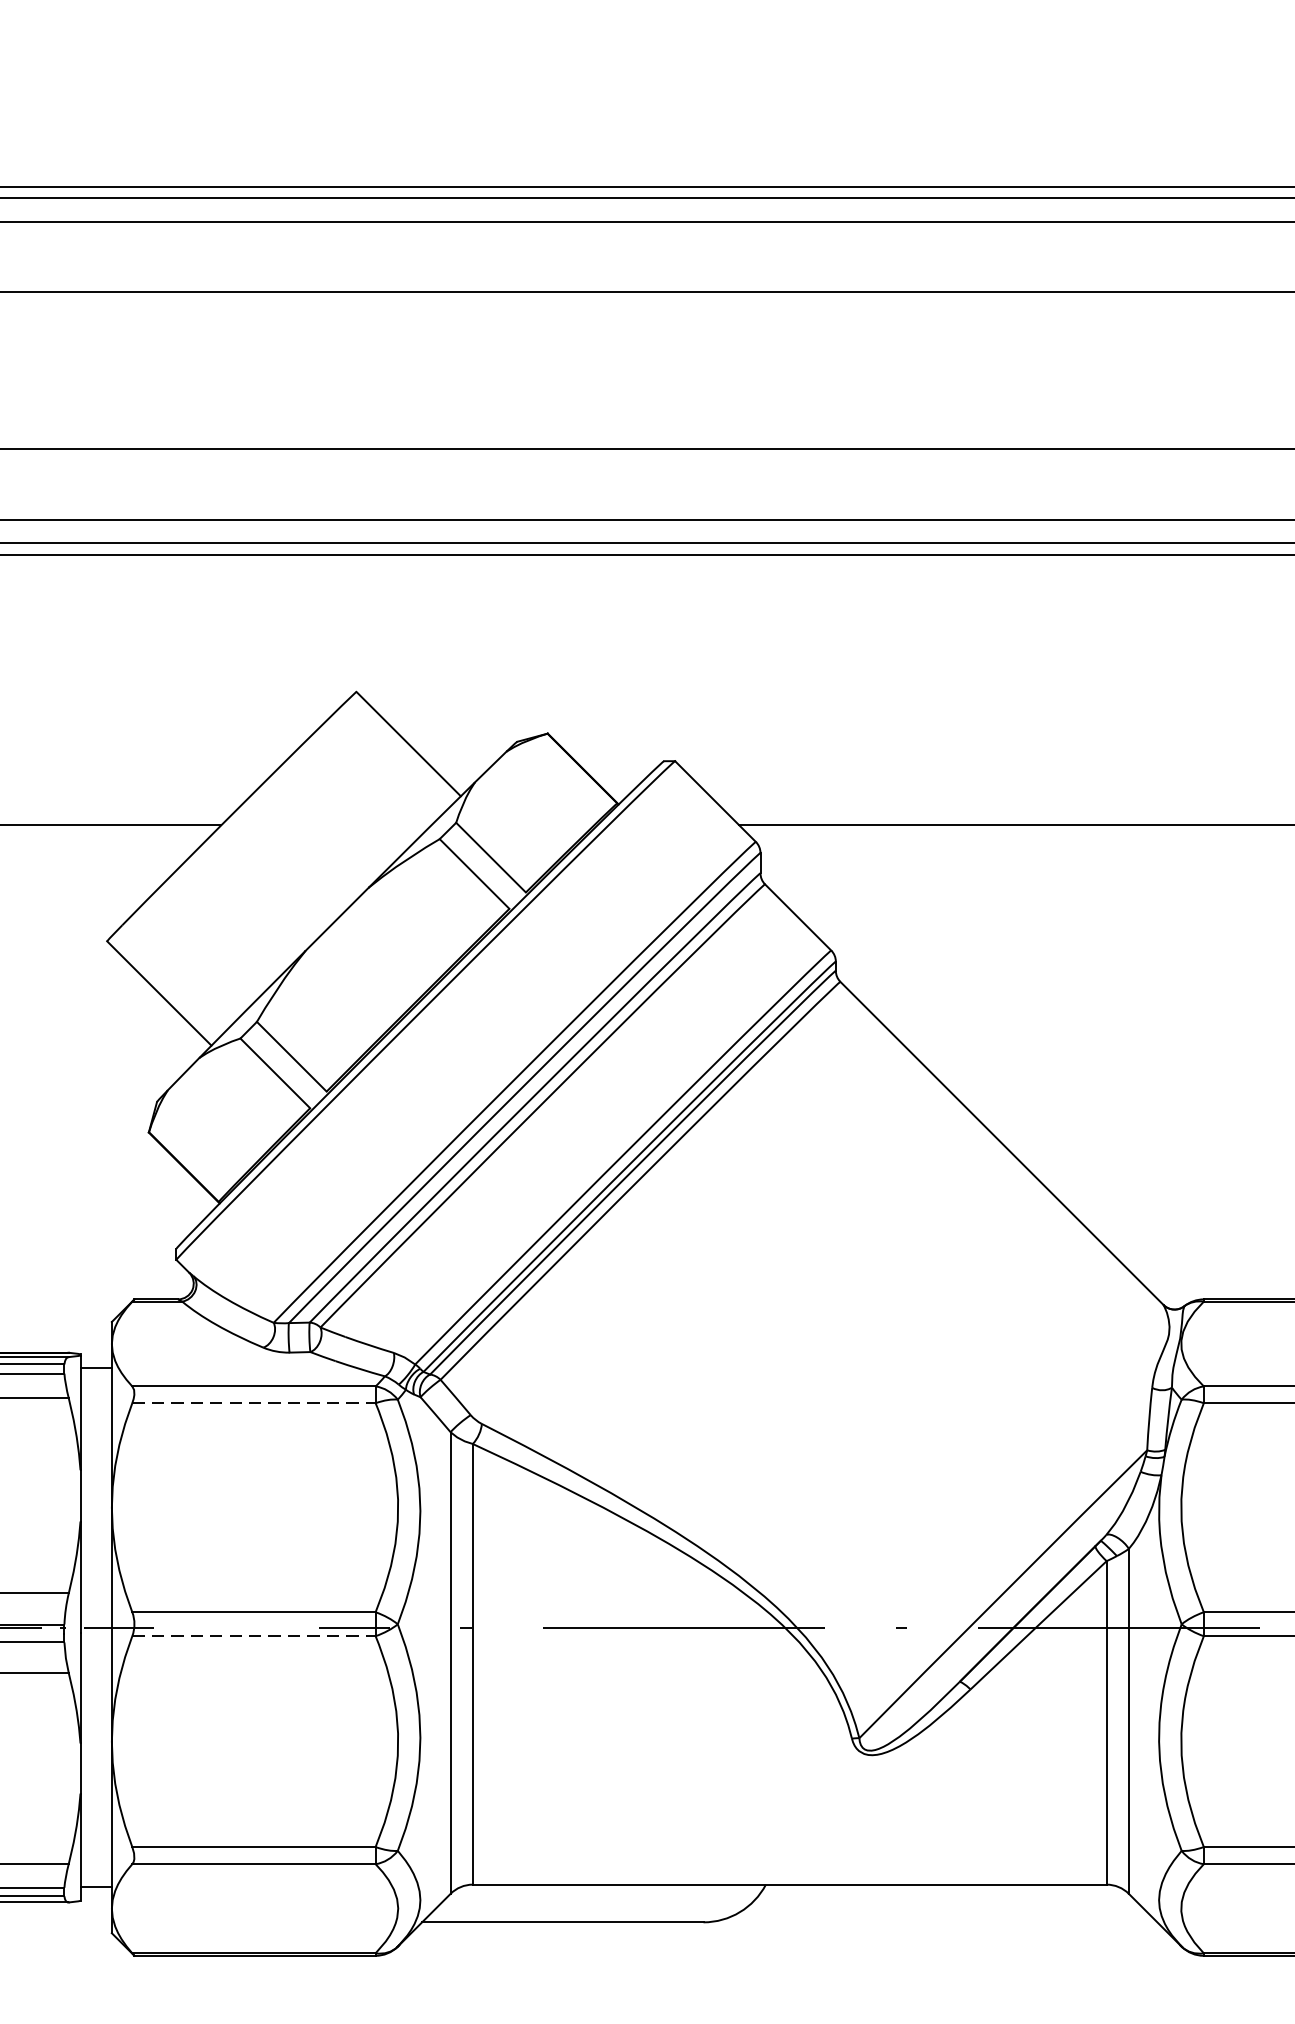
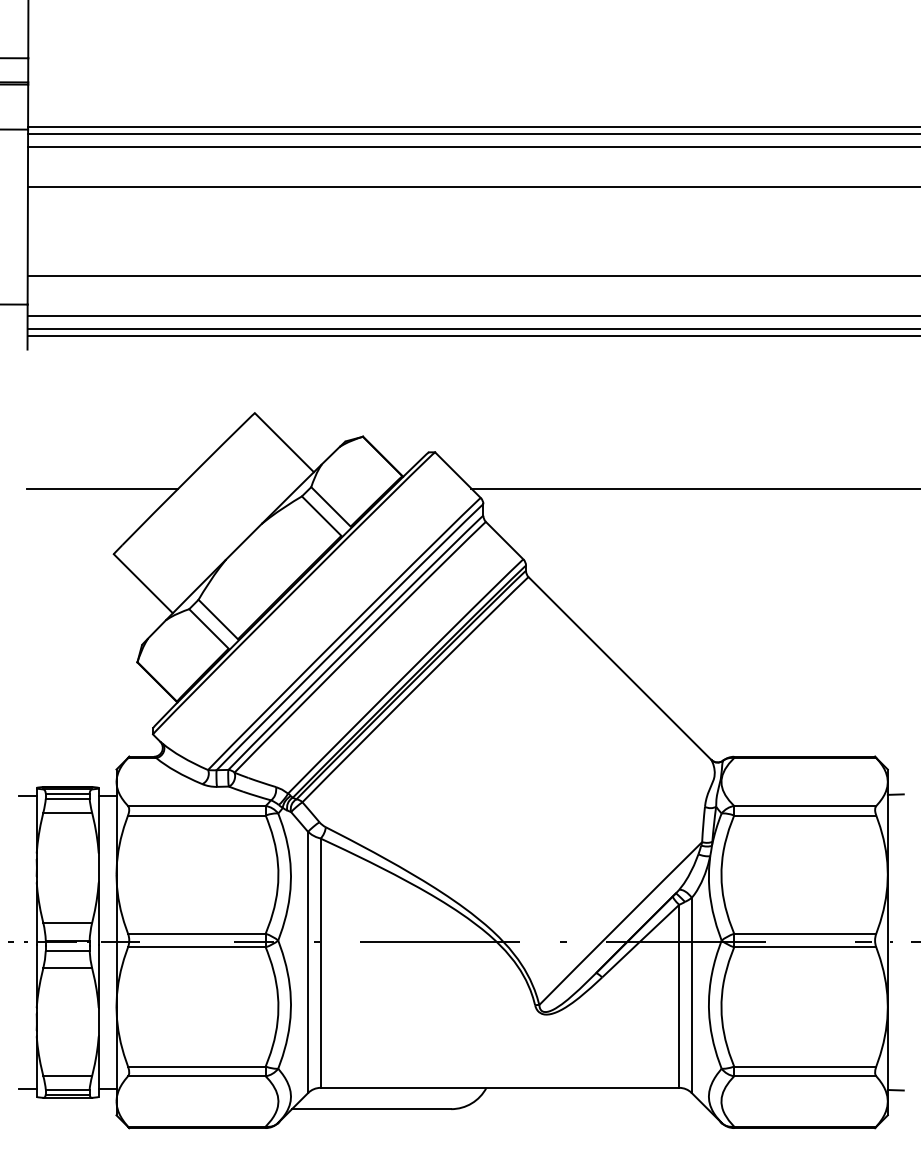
line: (253, 1403) -> (196, 815), dashed -> solid
line: (253, 1636) -> (196, 947), dashed -> solid

